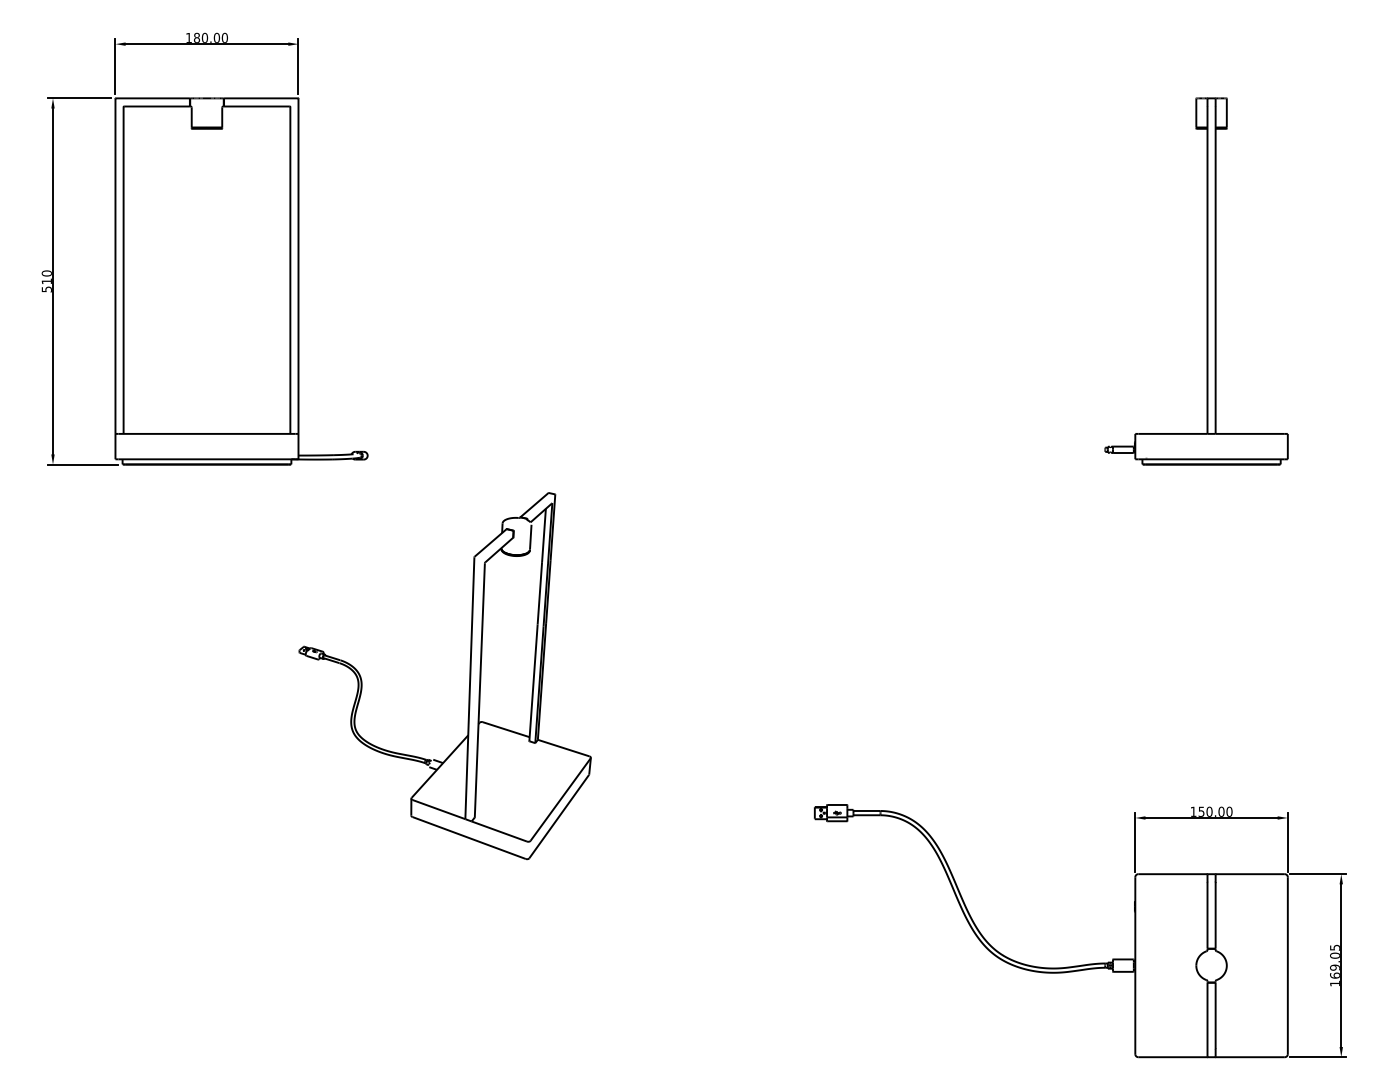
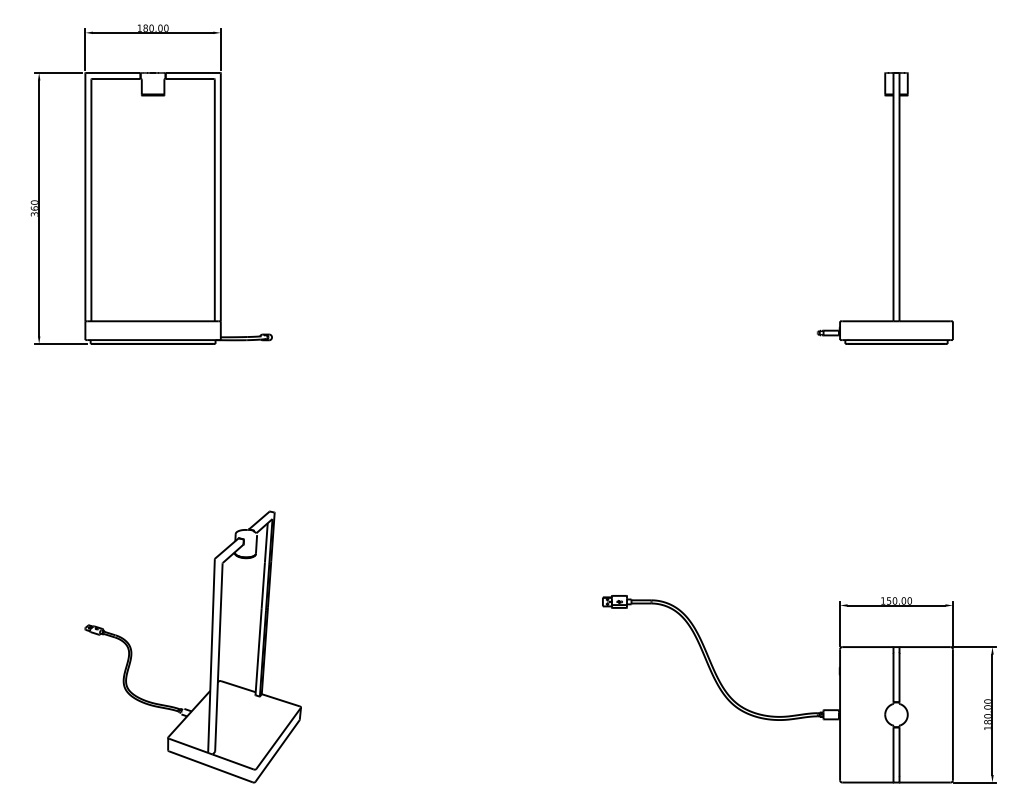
text: (46, 285) -> (34, 211), 510 -> 360
part: (469, 676) -> (211, 647), moved
text: (1334, 961) -> (987, 711), 169.05 -> 180.00

